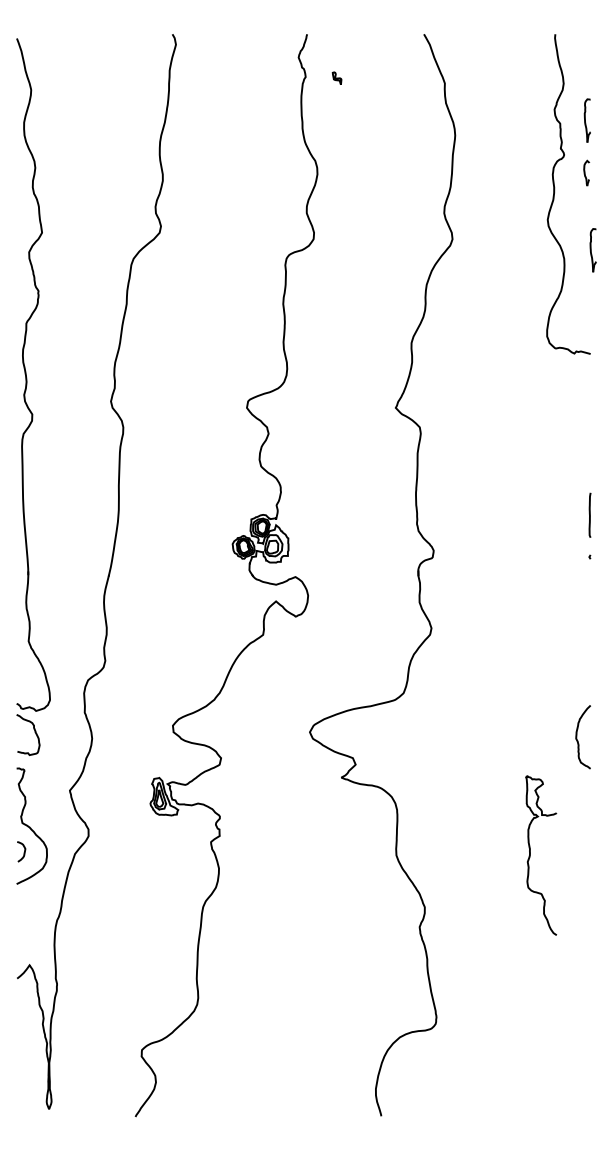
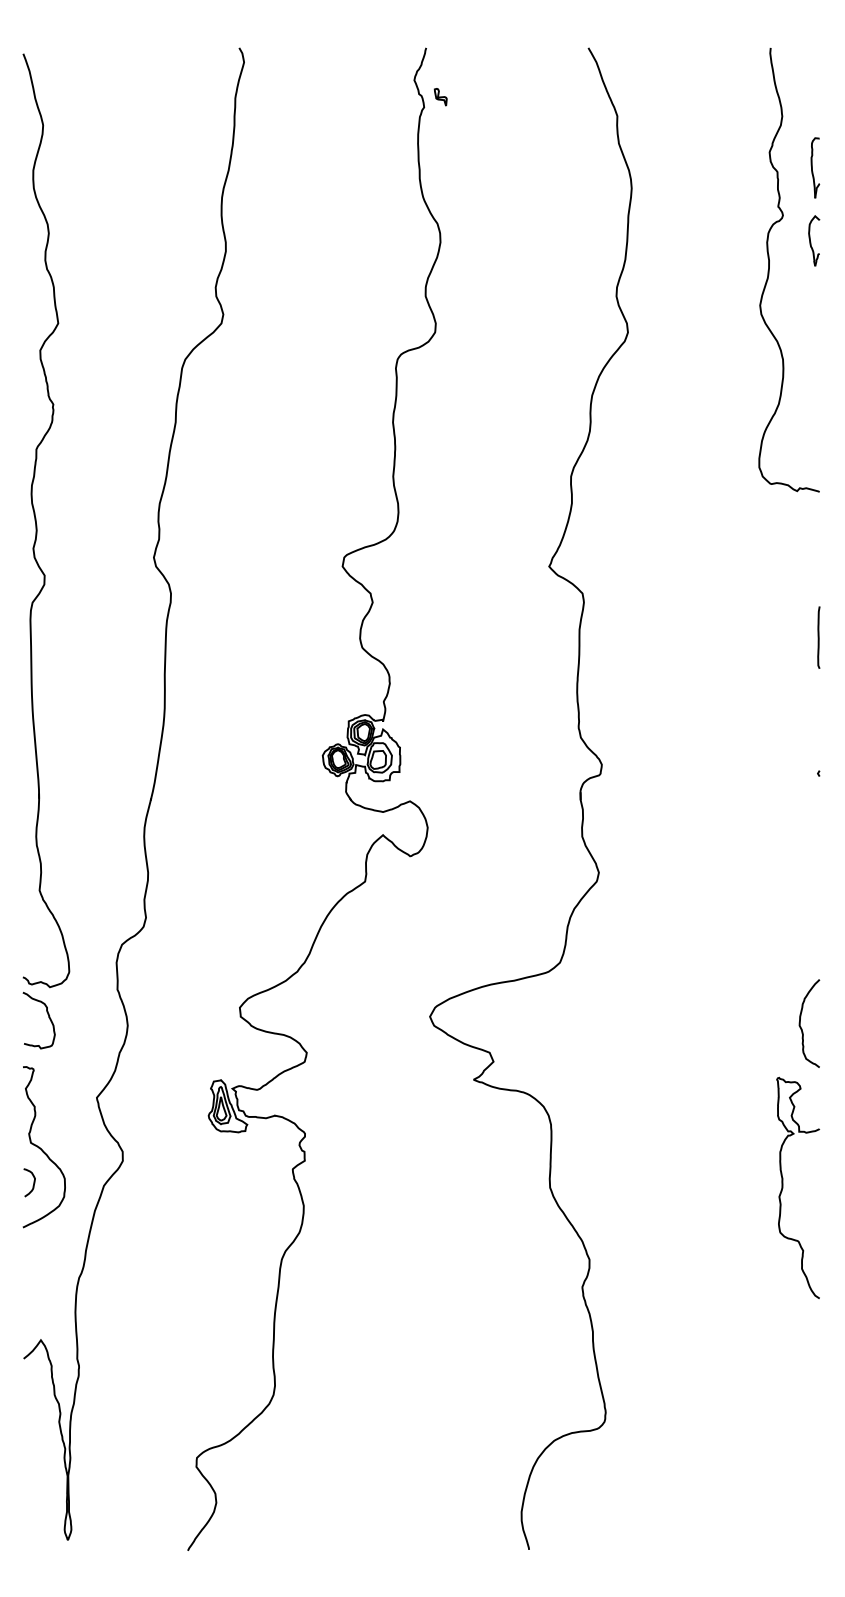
part: (336, 78) -> (440, 97), moved
part: (586, 173) -> (814, 240), size x1.43
part: (593, 250) -> (823, 347), removed
line: (589, 515) -> (818, 637), moved
curve: (530, 855) -> (783, 1187), moved

